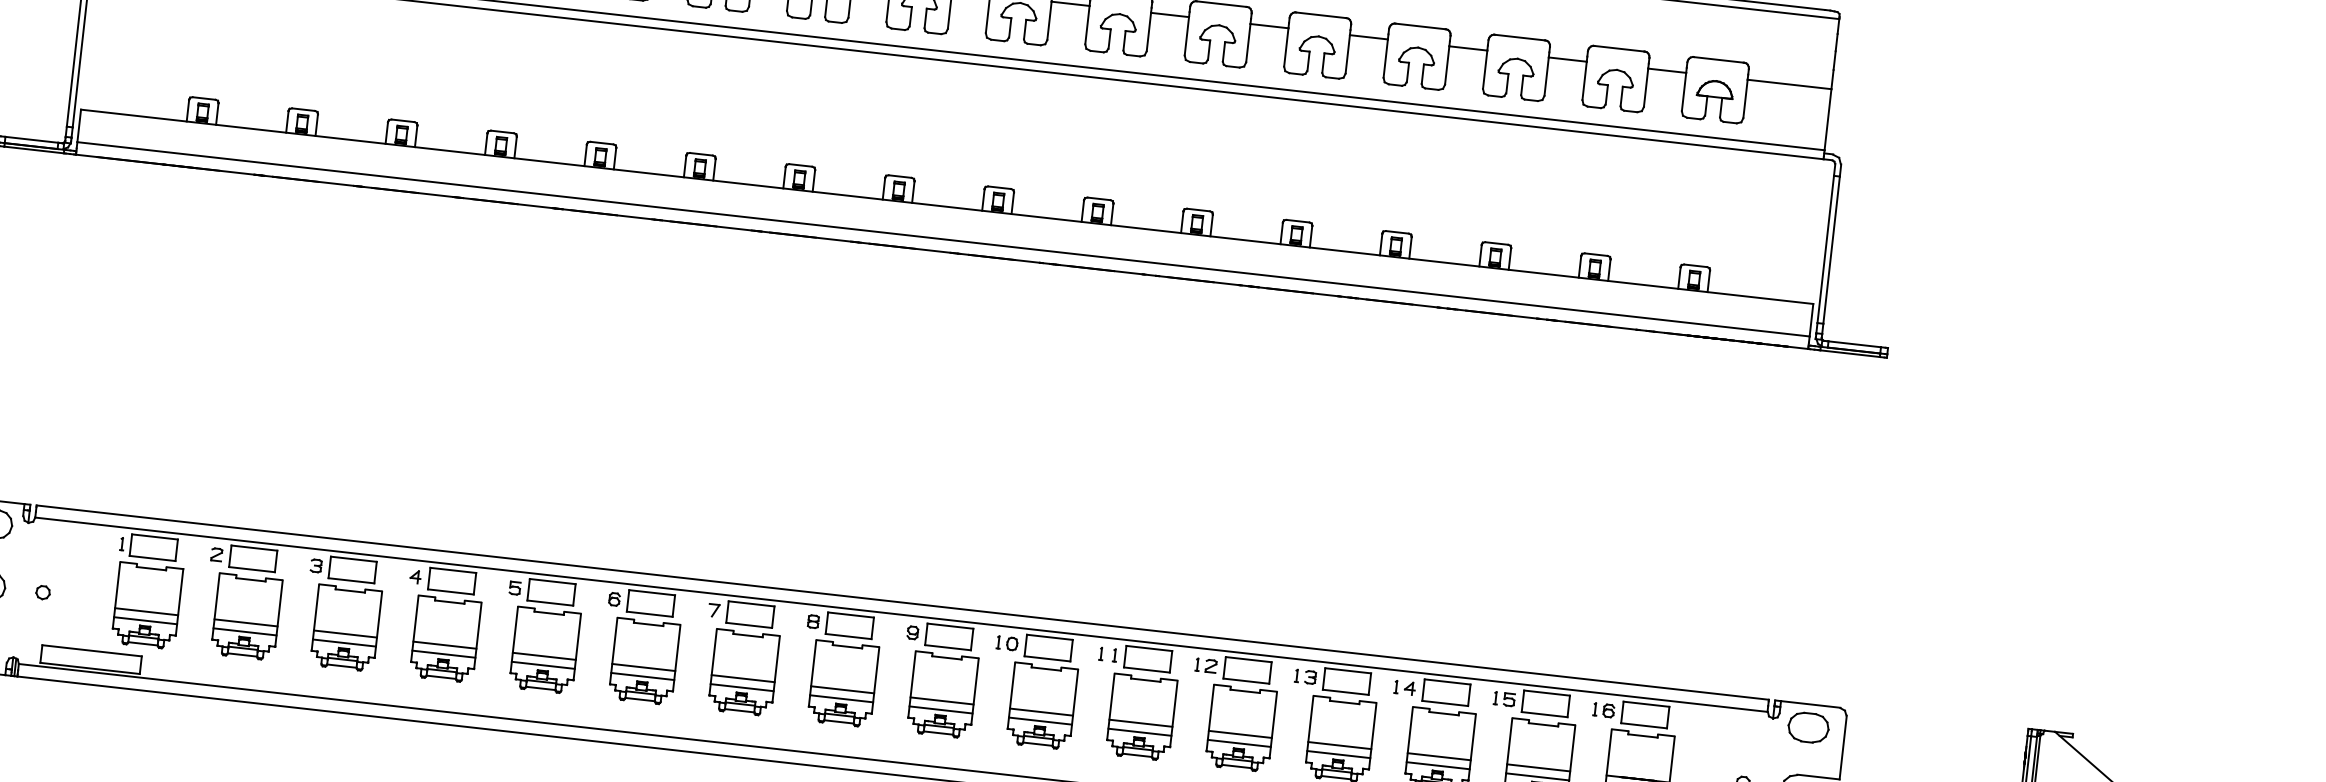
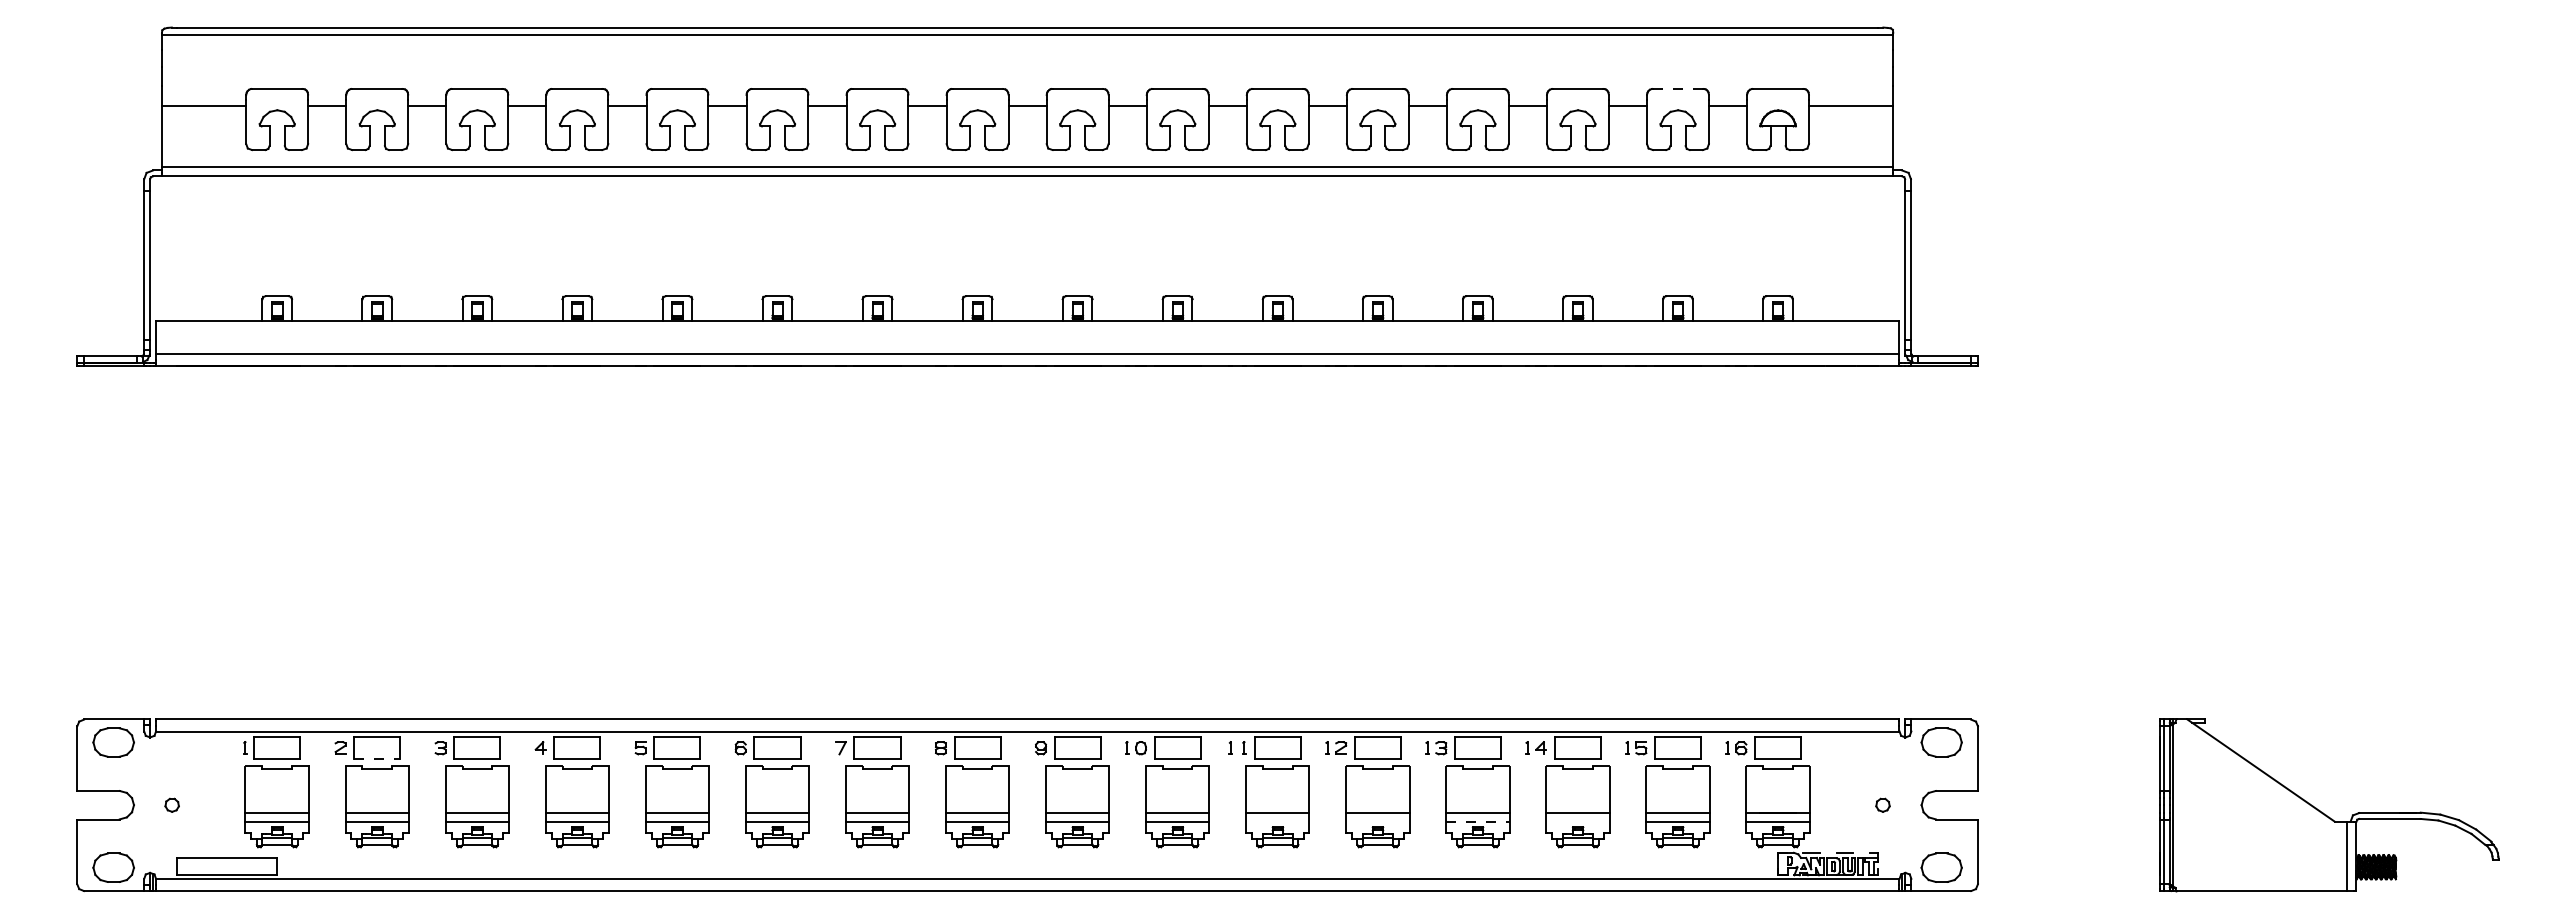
line: (1618, 49) -> (1677, 89), solid -> dashed
line: (252, 570) -> (377, 759), solid -> dashed
line: (1139, 732) -> (1277, 821), removed
line: (1239, 743) -> (1377, 821), removed
line: (1338, 754) -> (1477, 821), solid -> dashed
line: (1437, 765) -> (1577, 821), removed

